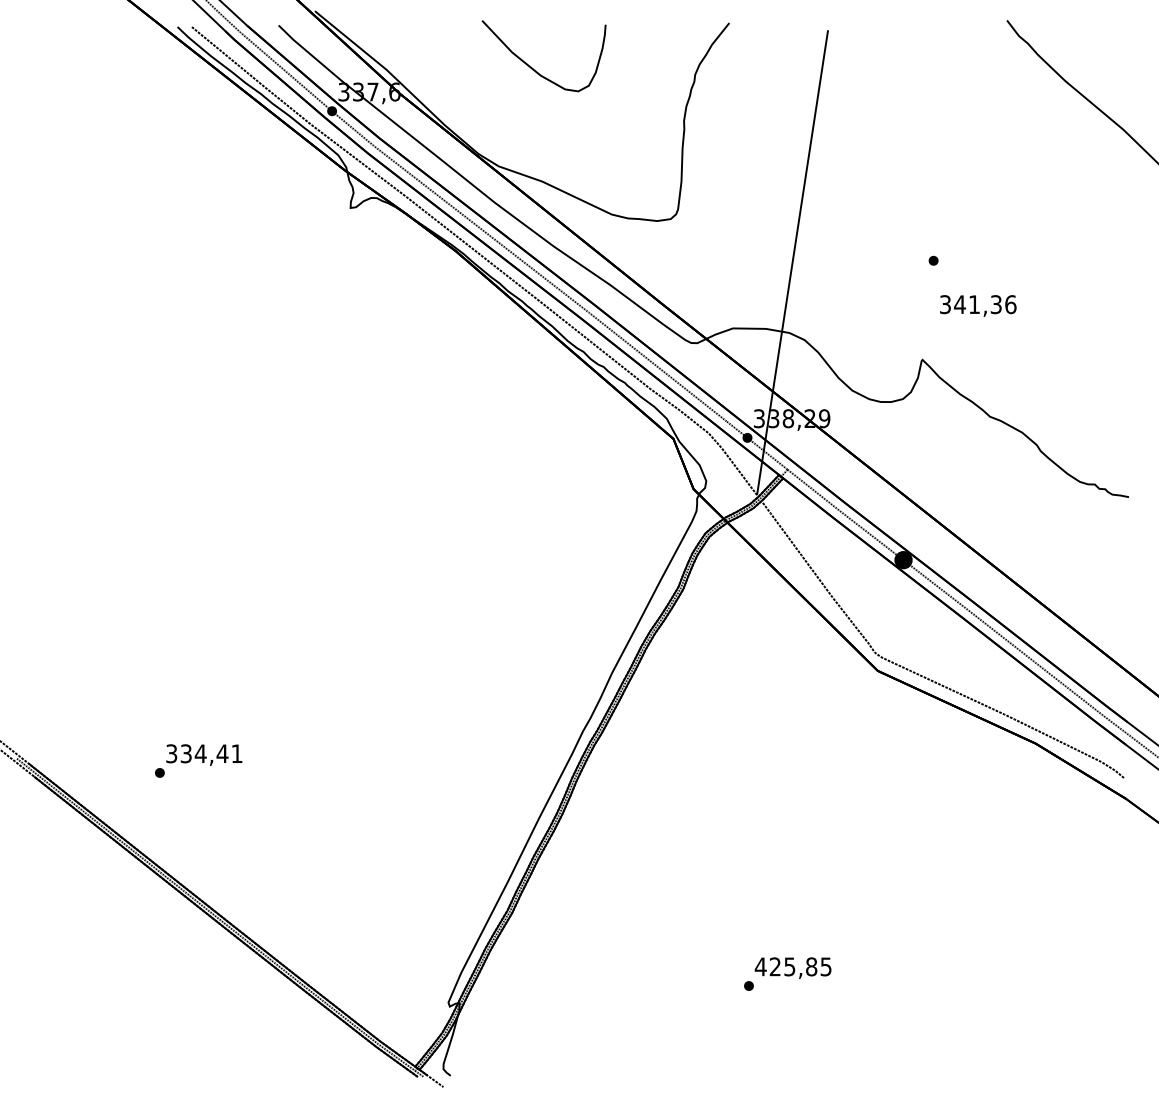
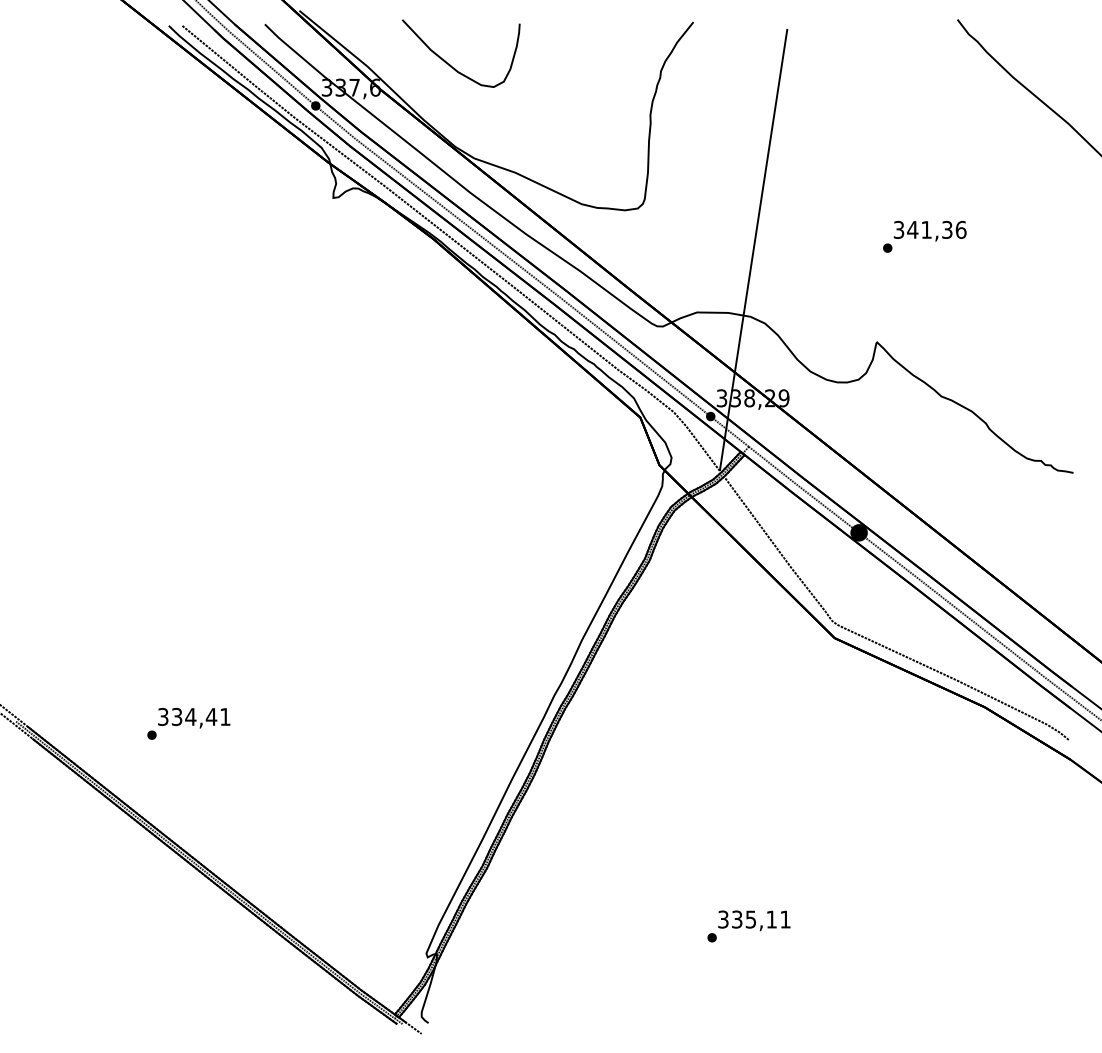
part: (532, 67) -> (450, 64), moved
text: (978, 305) -> (930, 230), moved
text: (792, 966) -> (753, 919), 425,85 -> 335,11

